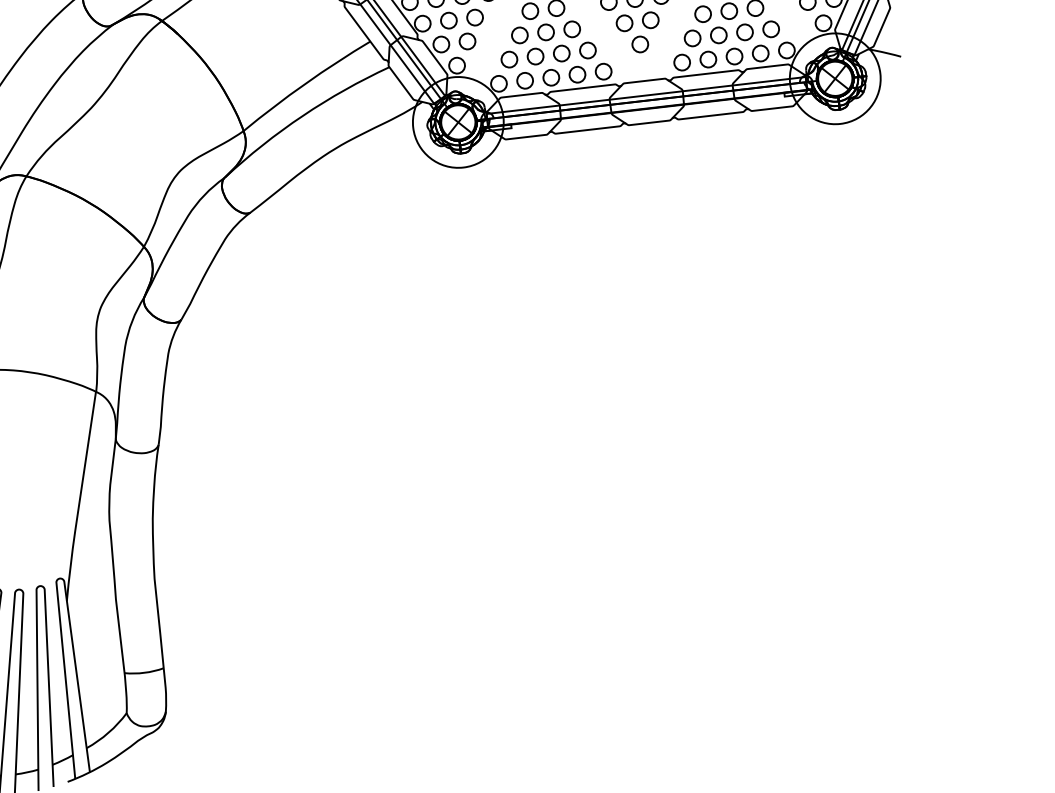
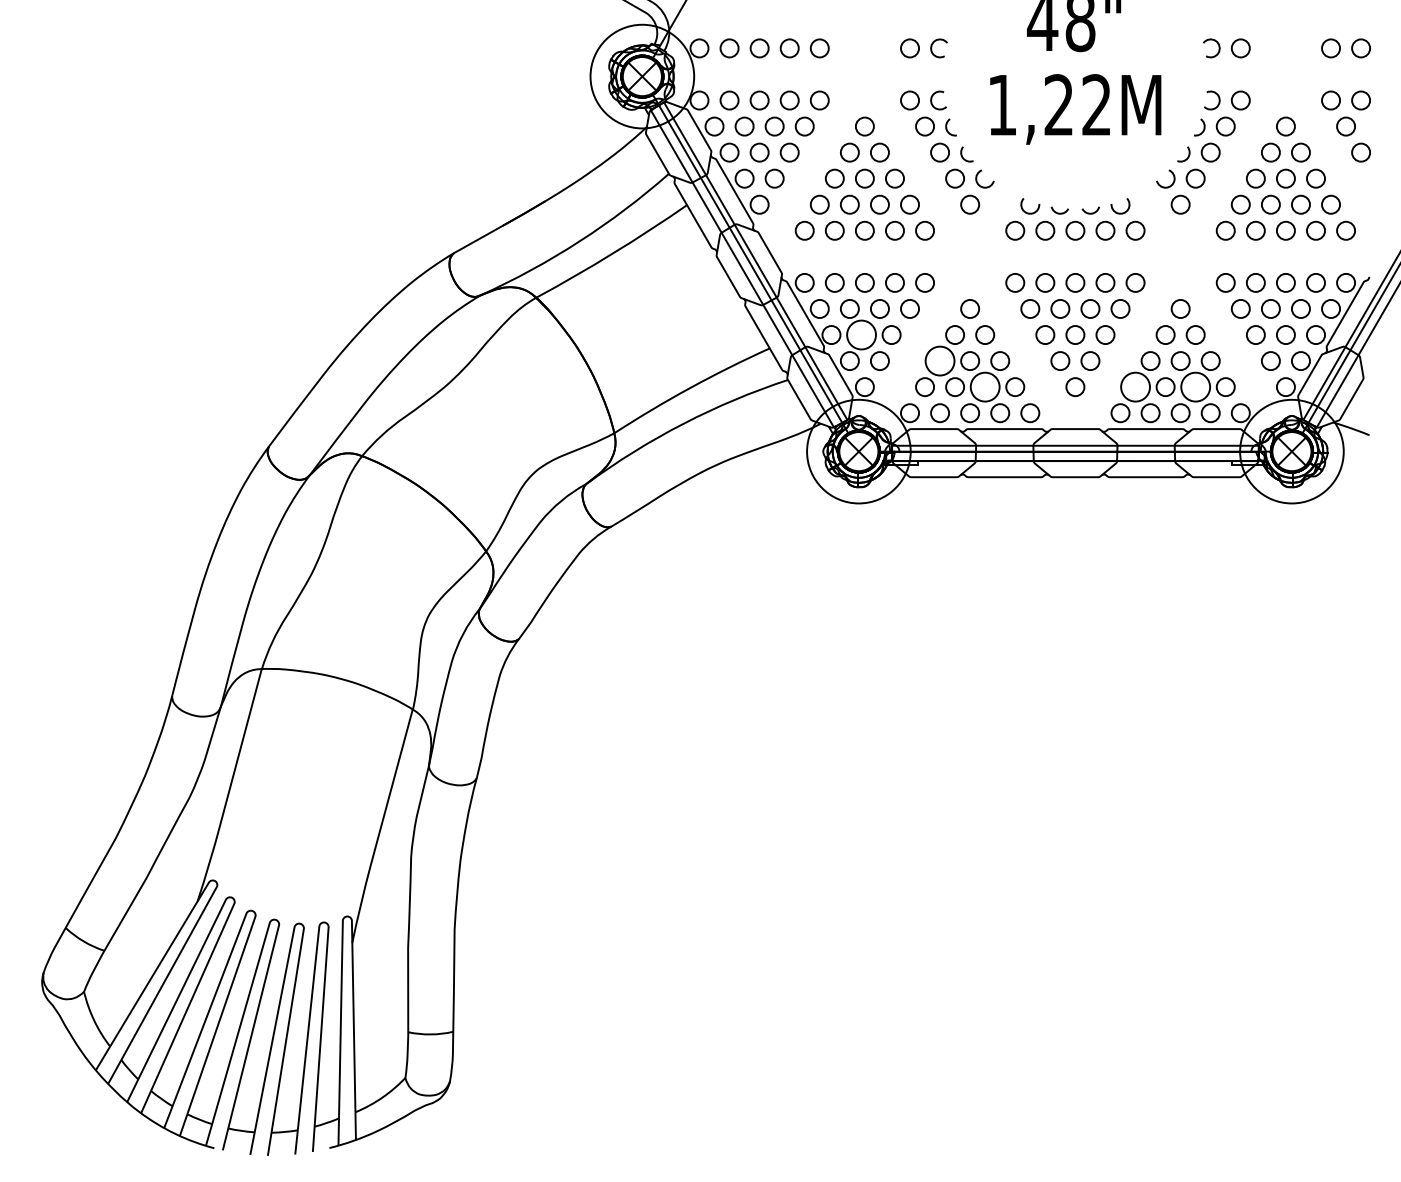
circle: (448, 21) -> (861, 335), size x1.6
circle: (744, 32) -> (1195, 387), size x1.6
circle: (520, 35) -> (940, 361), size x1.6
circle: (692, 38) -> (1135, 387), size x1.6
circle: (562, 53) -> (985, 387), size x1.6

